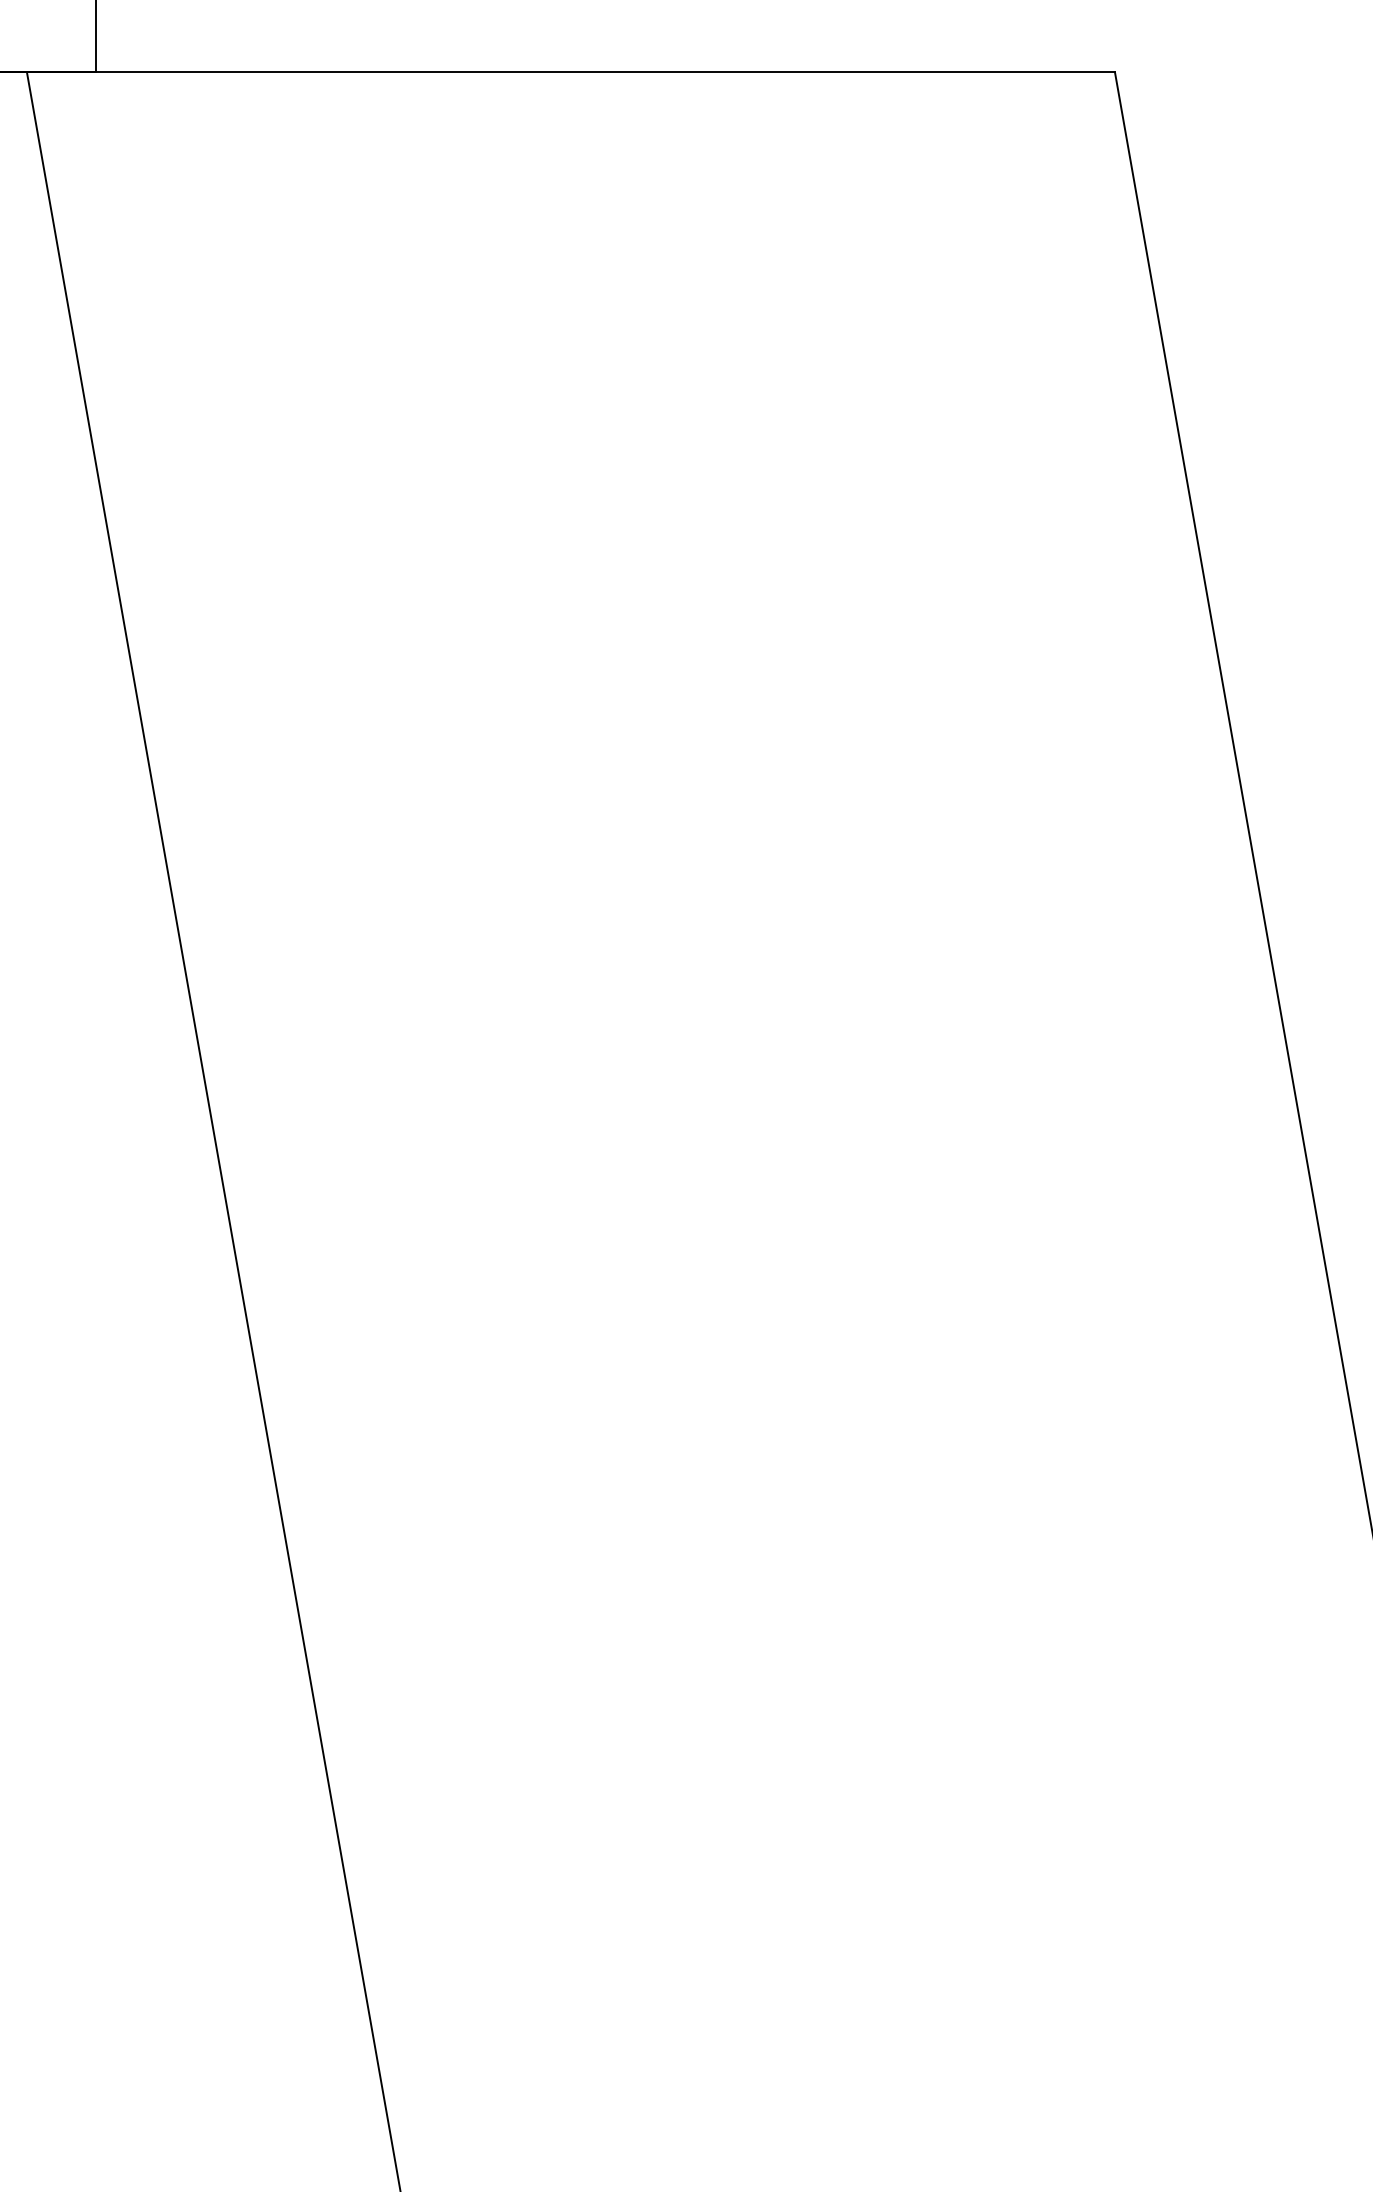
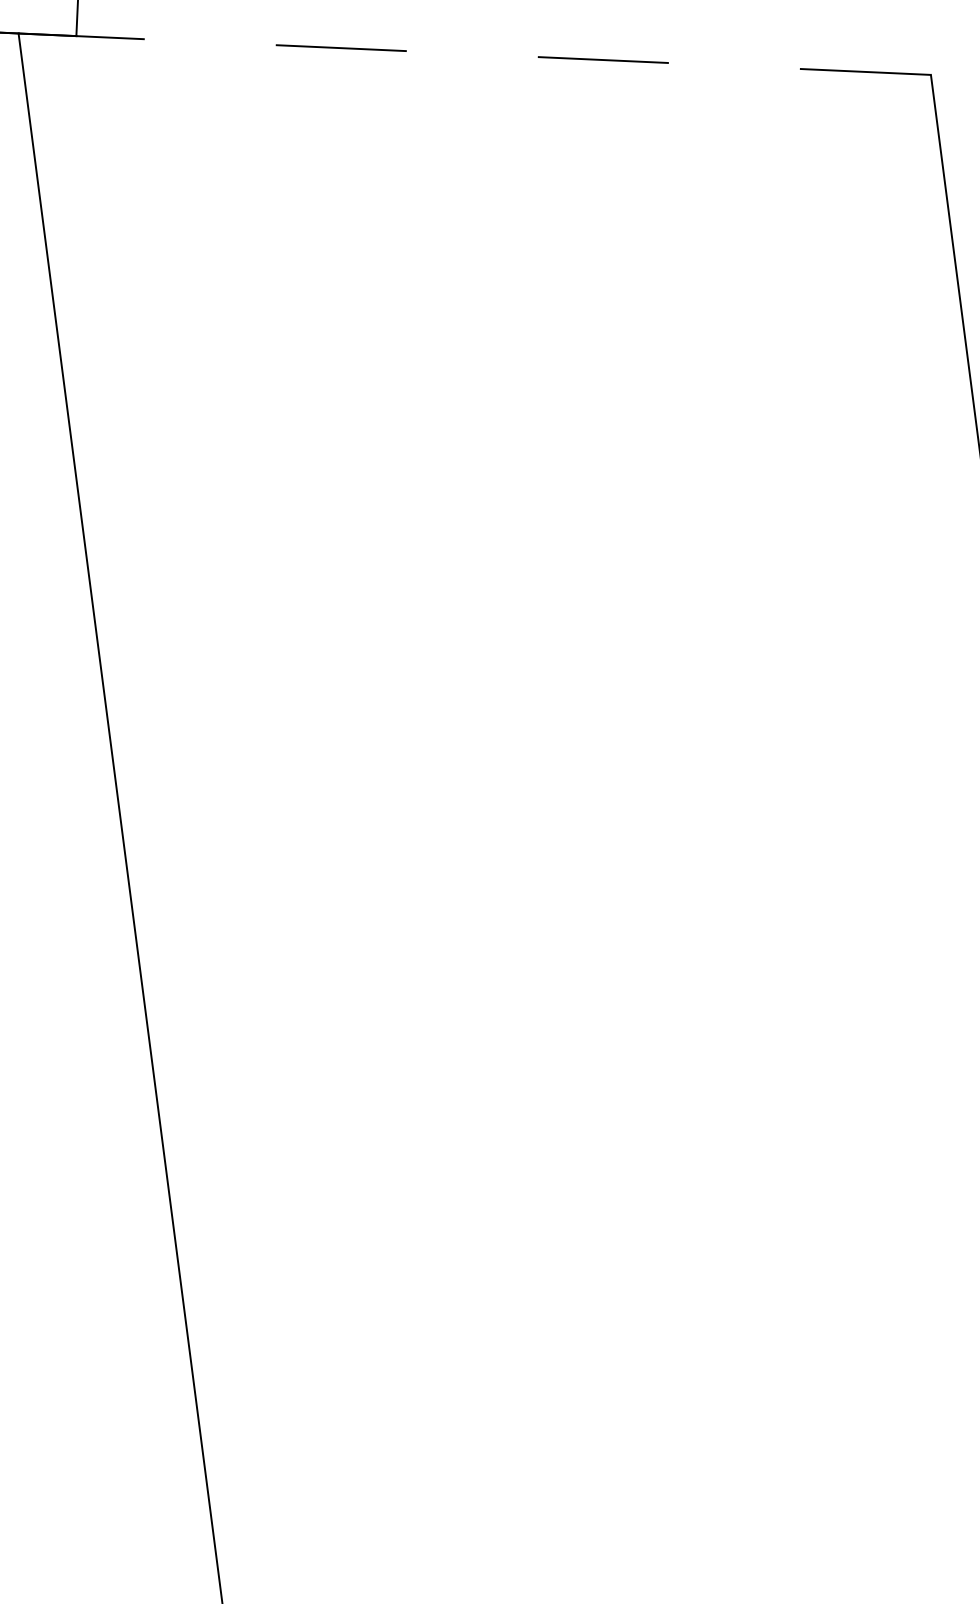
line: (570, 72) -> (474, 54), solid -> dashed

